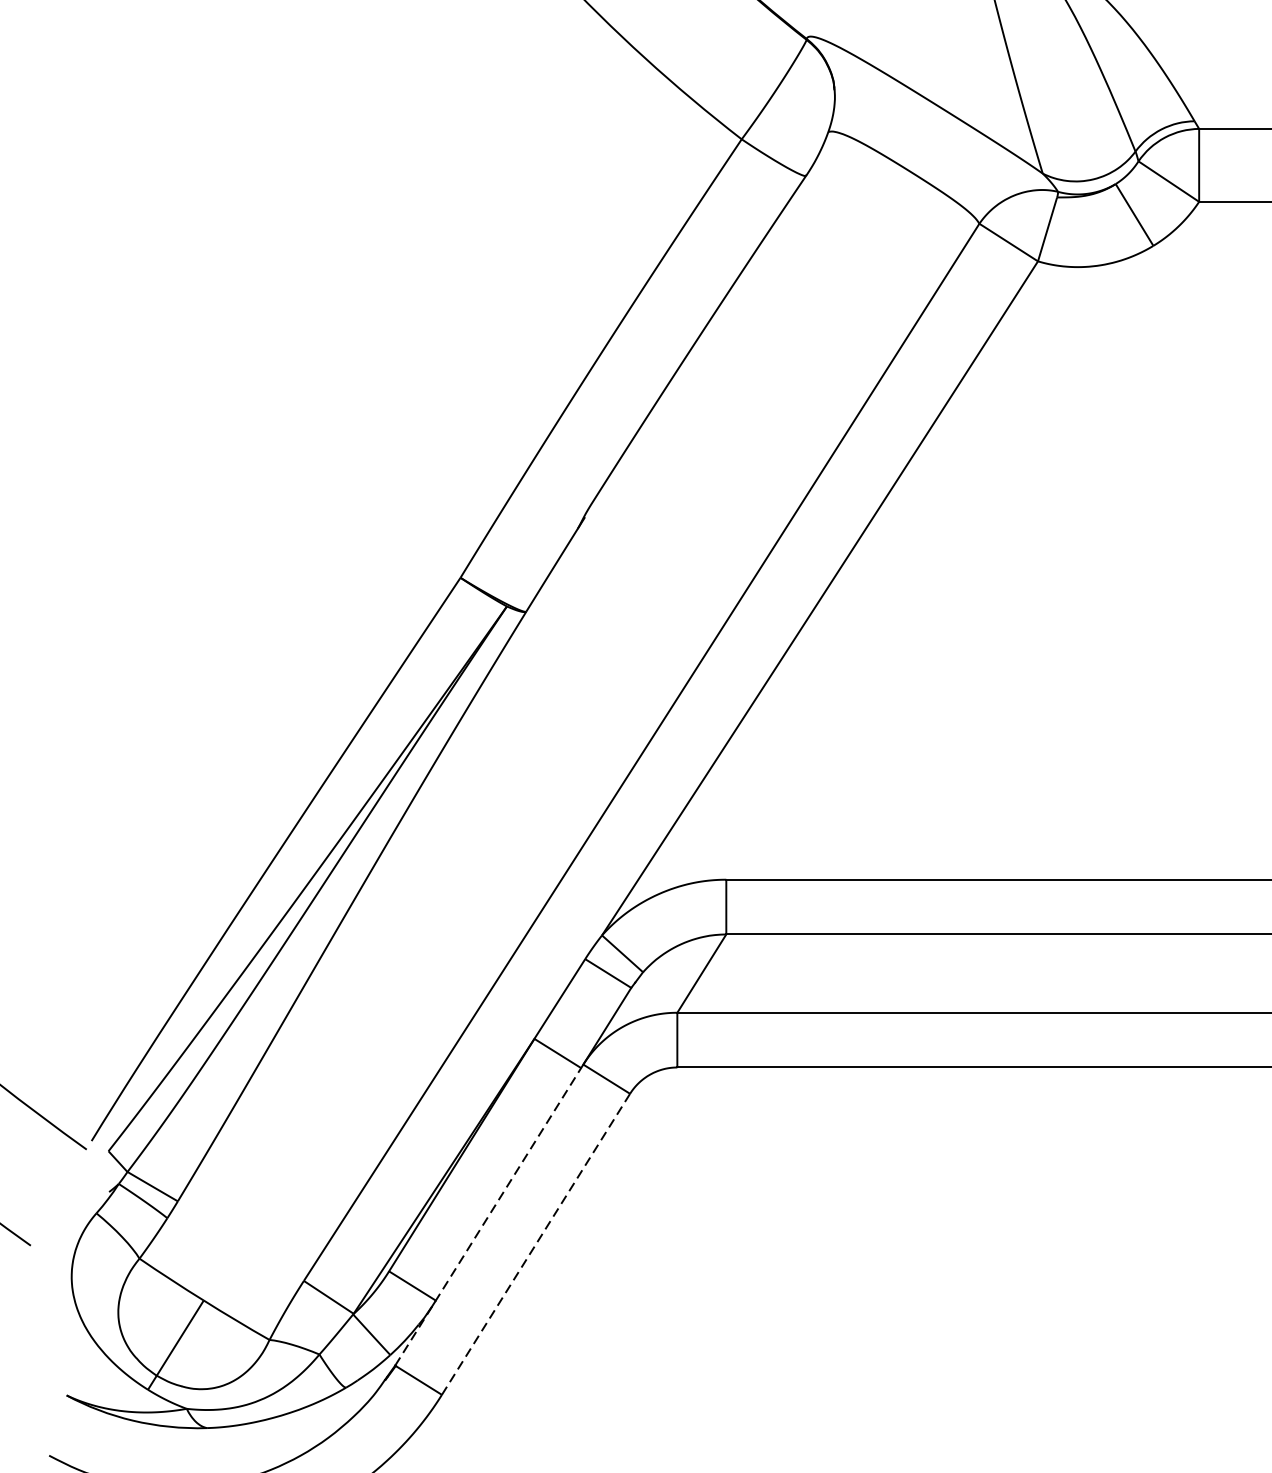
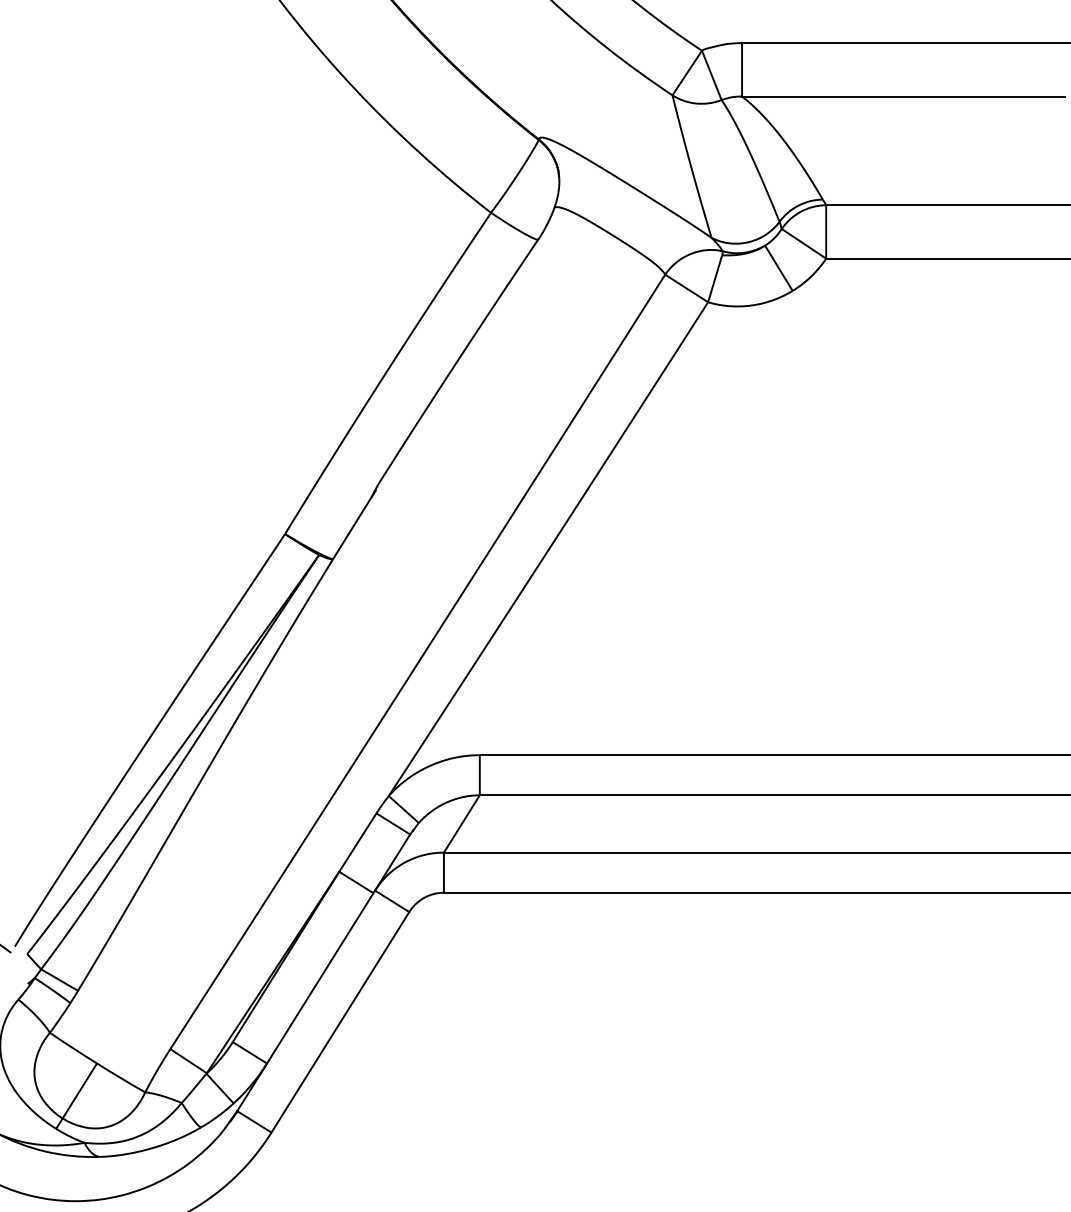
line: (489, 1214) -> (306, 1000), dashed -> solid
line: (536, 1243) -> (340, 1021), dashed -> solid

